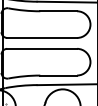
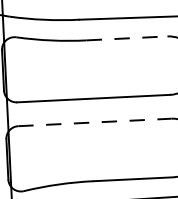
line: (59, 11) -> (128, 38), solid -> dashed
line: (42, 48) -> (95, 121), solid -> dashed

